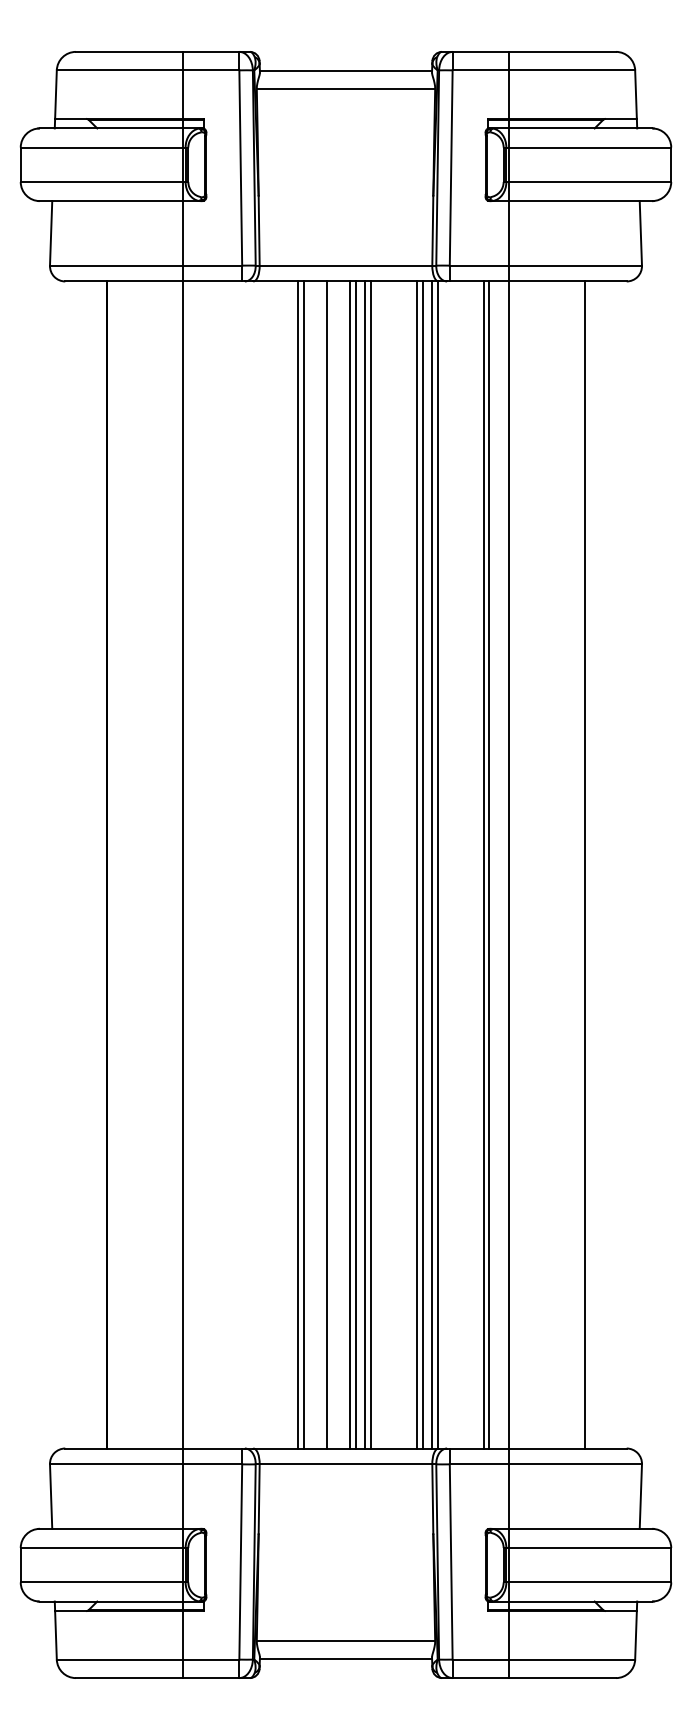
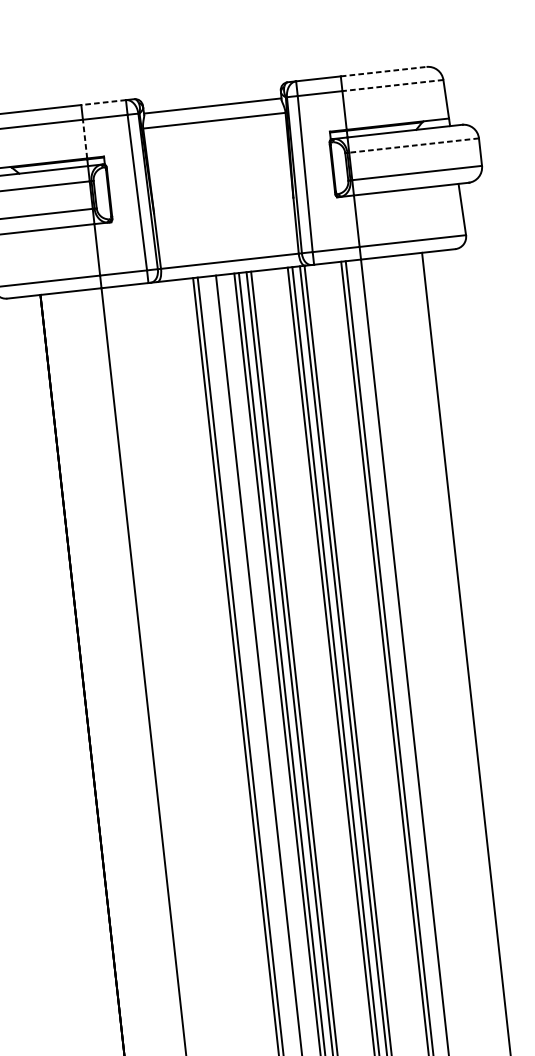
line: (211, 51) -> (103, 102), solid -> dashed
line: (562, 51) -> (383, 71), solid -> dashed
line: (571, 70) -> (392, 85), solid -> dashed
line: (183, 94) -> (85, 139), solid -> dashed
line: (589, 147) -> (413, 145), solid -> dashed

